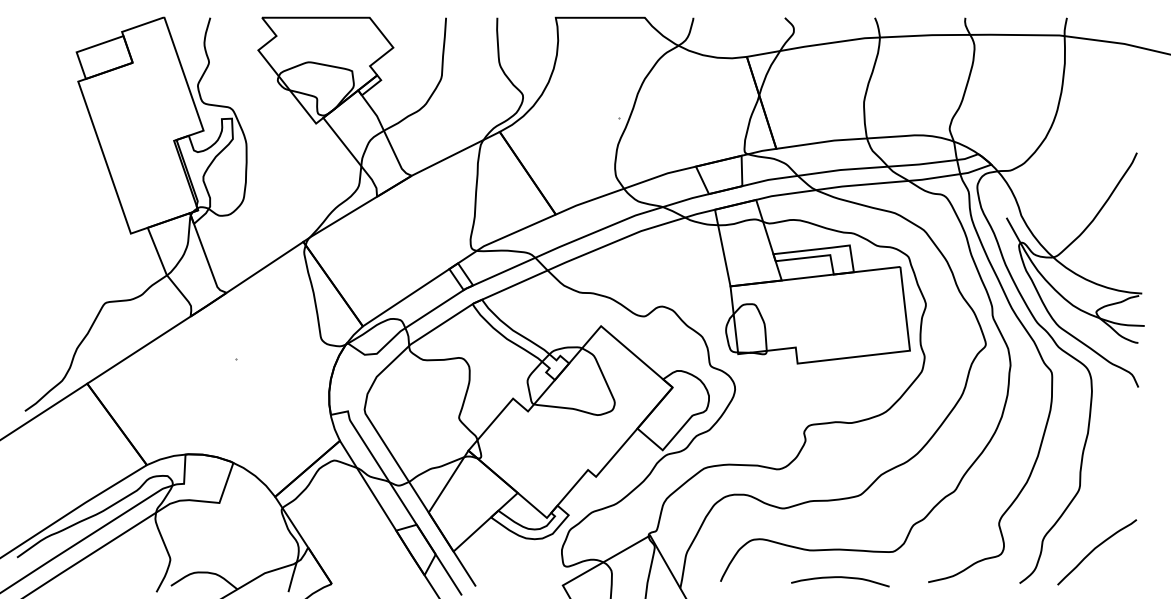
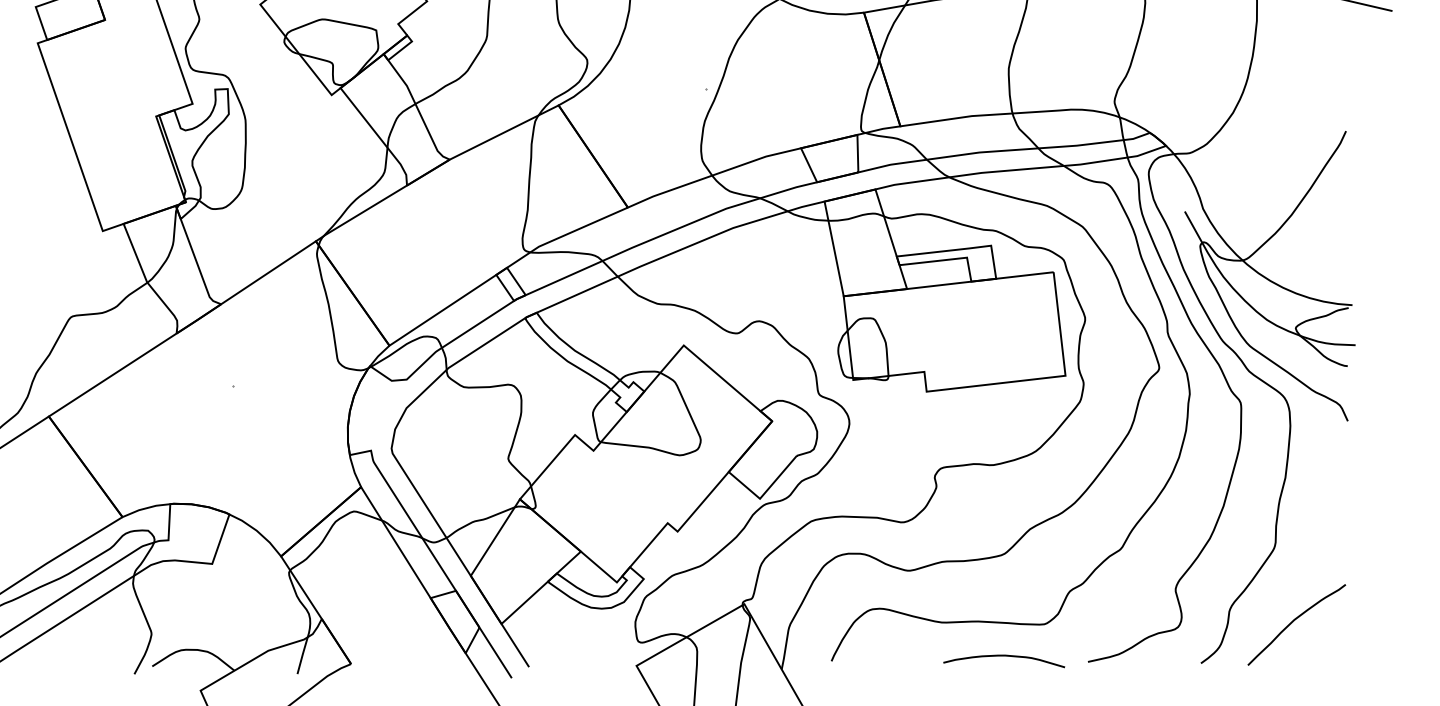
curve: (841, 578) -> (1005, 657), moved

